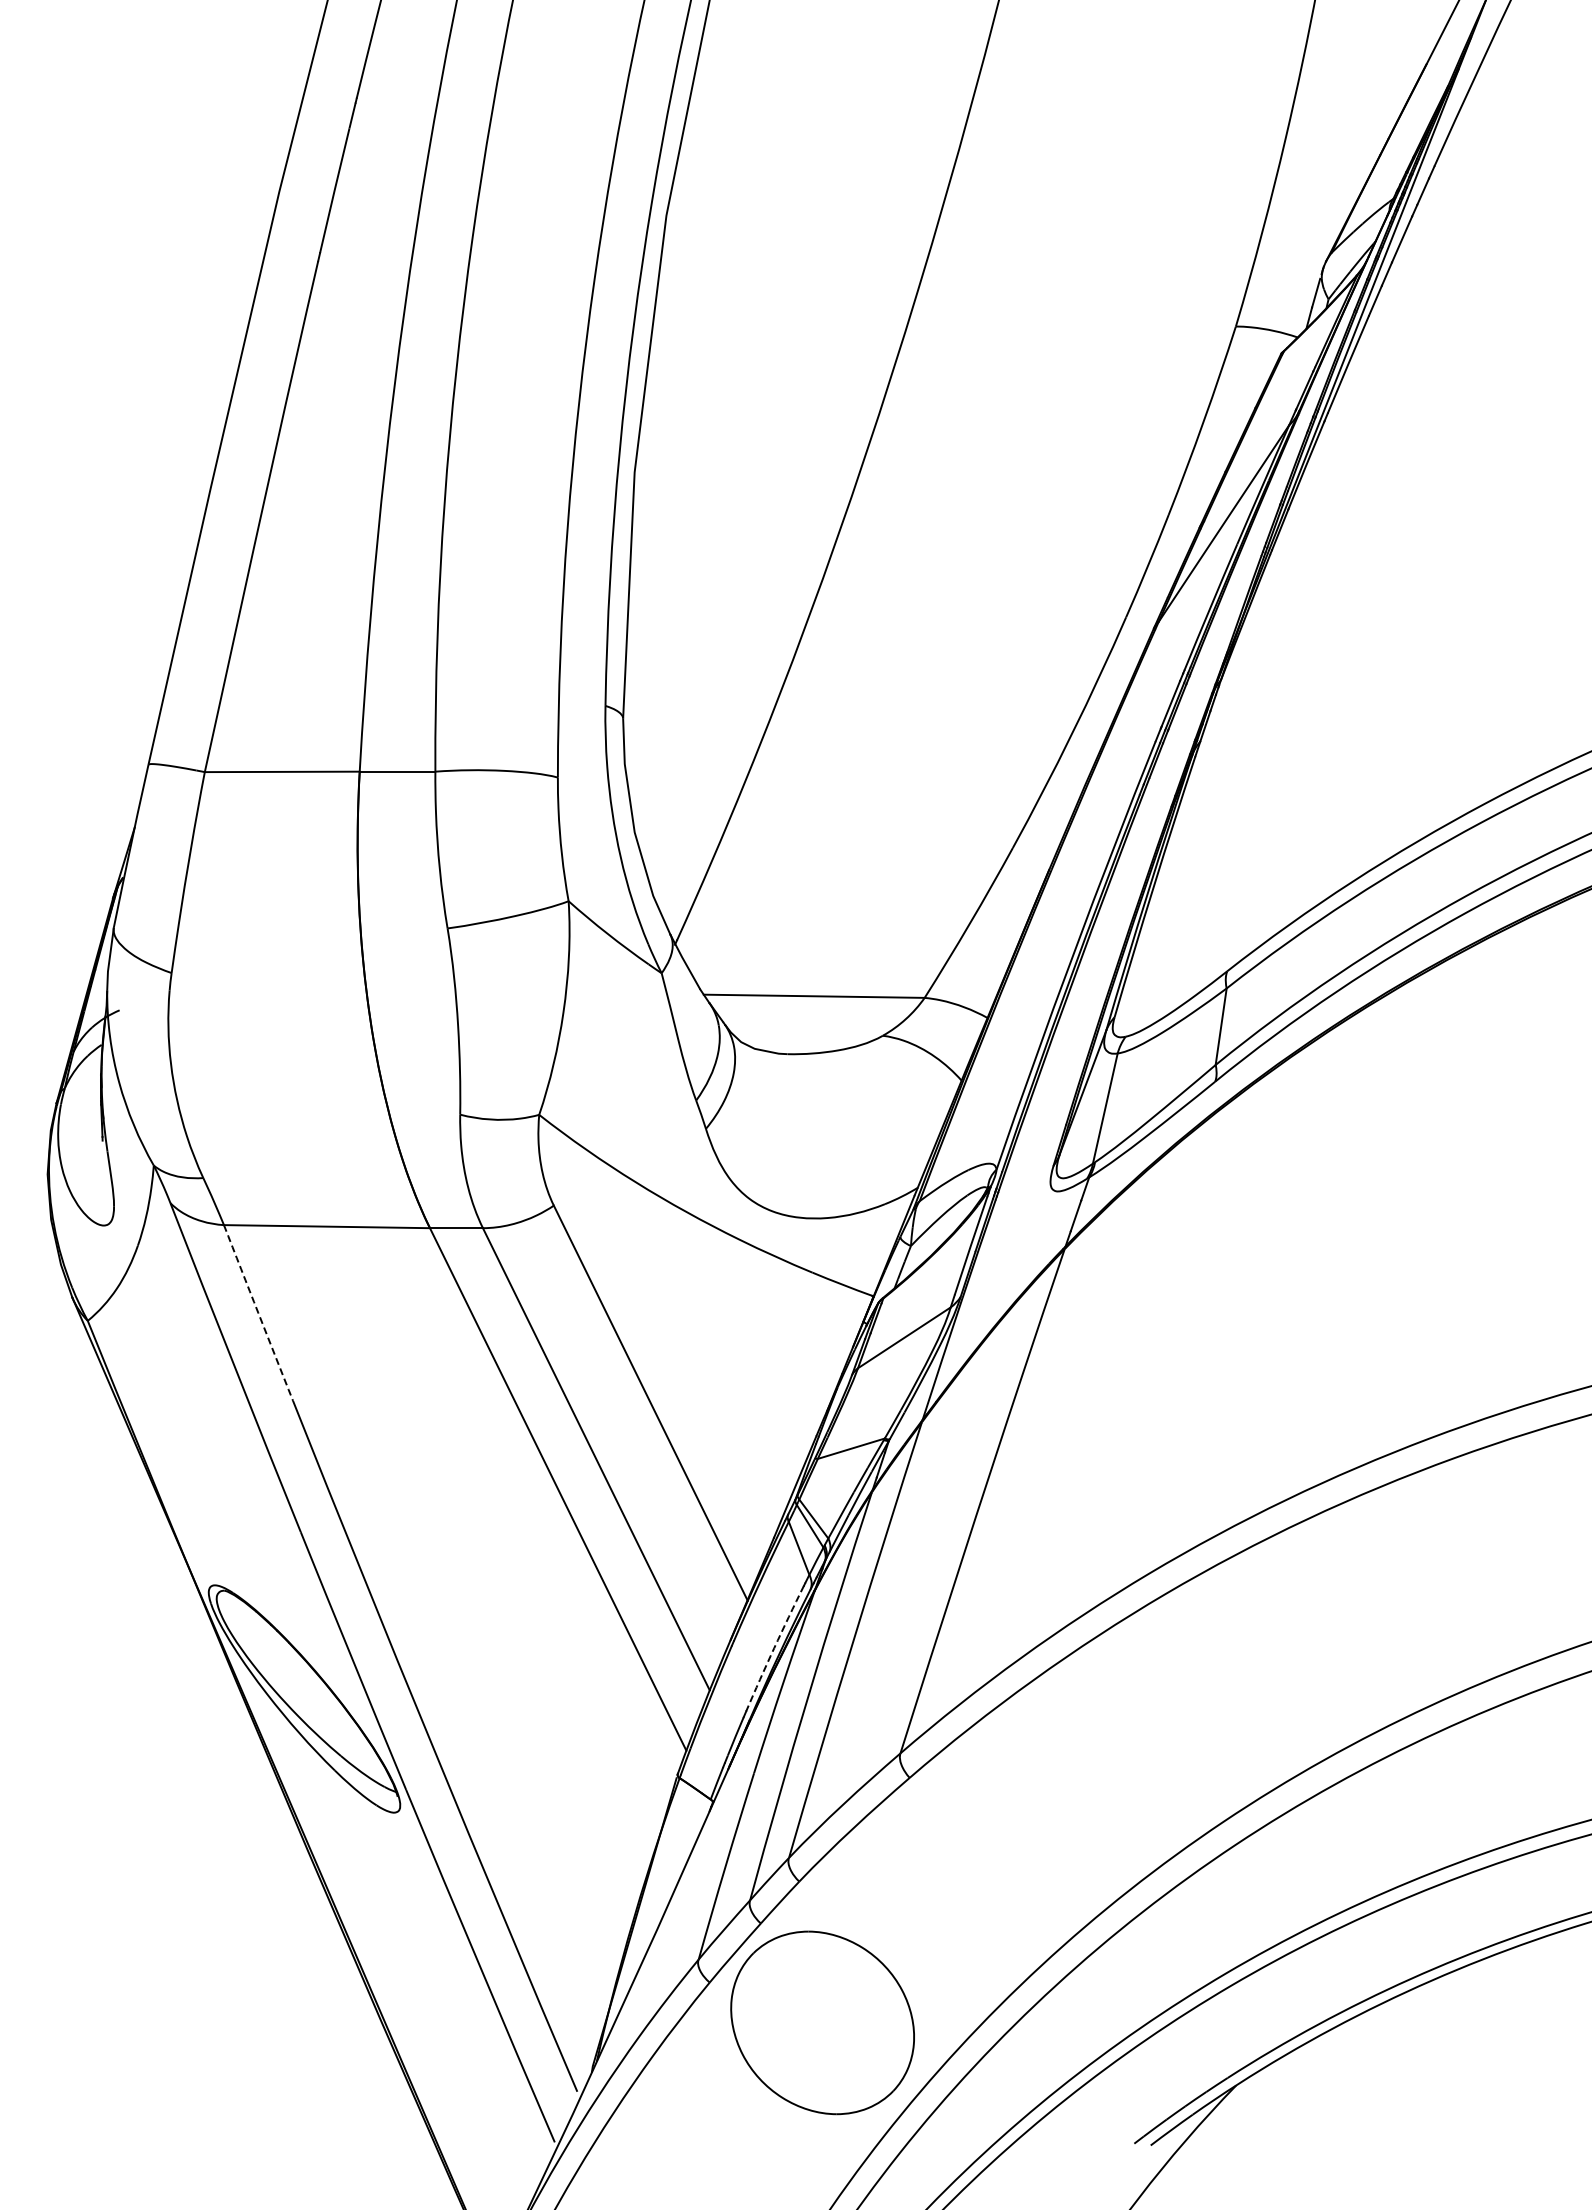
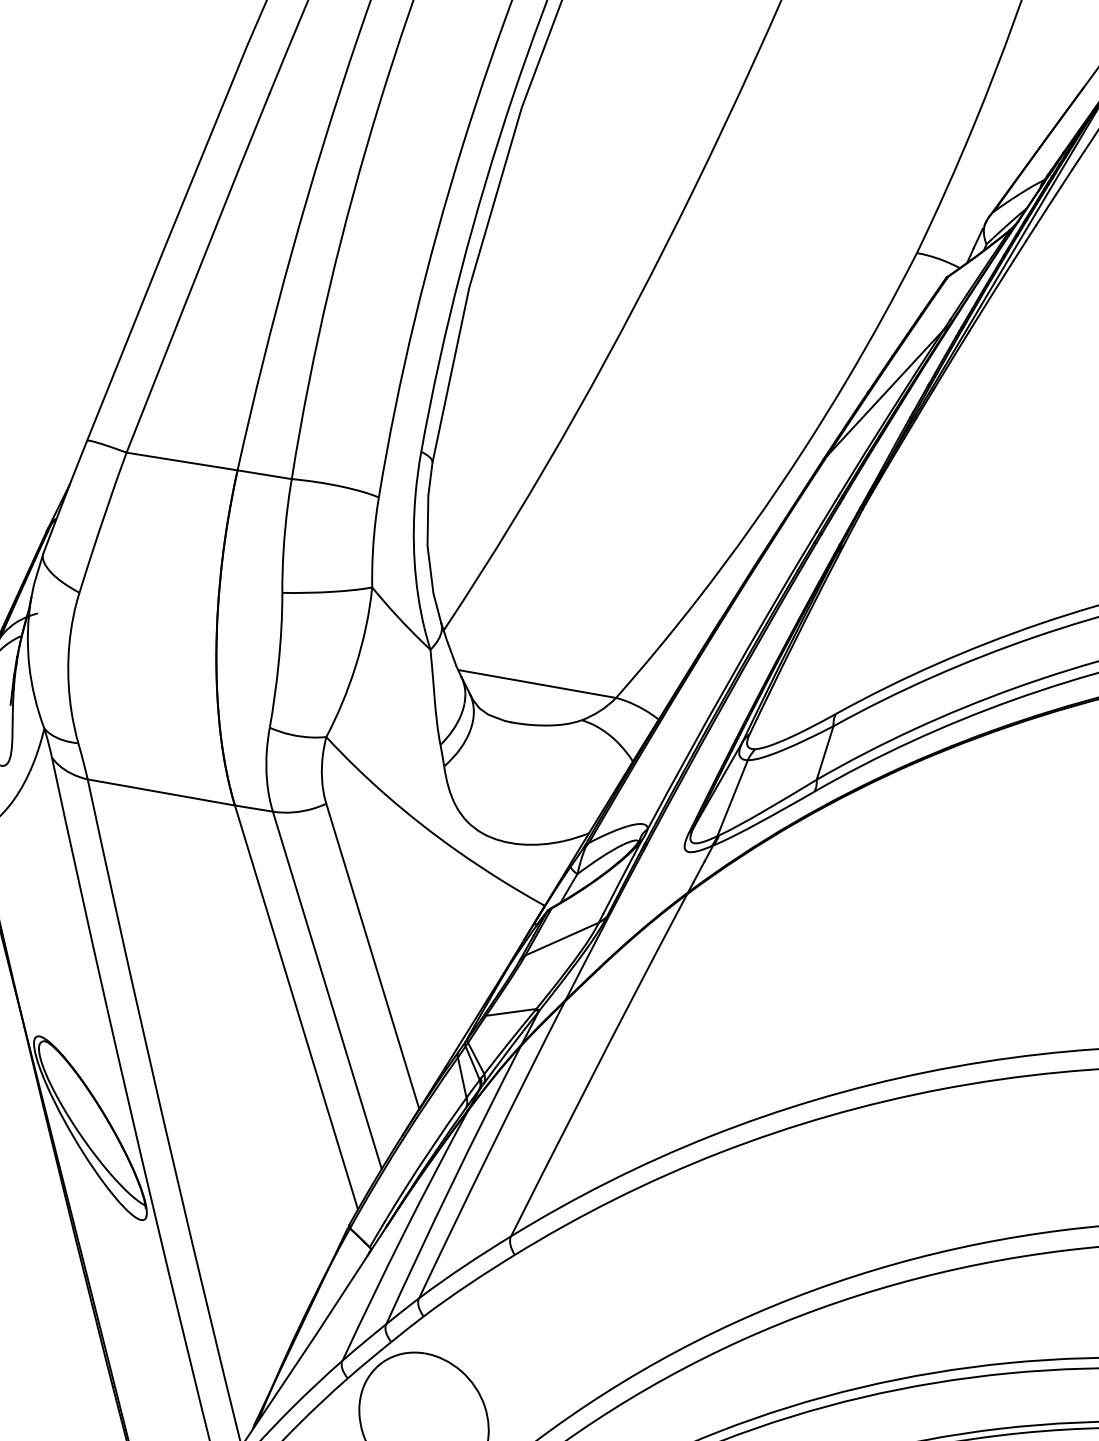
arc: (258, 1313) -> (102, 846), dashed -> solid
arc: (774, 1648) -> (432, 1146), dashed -> solid

